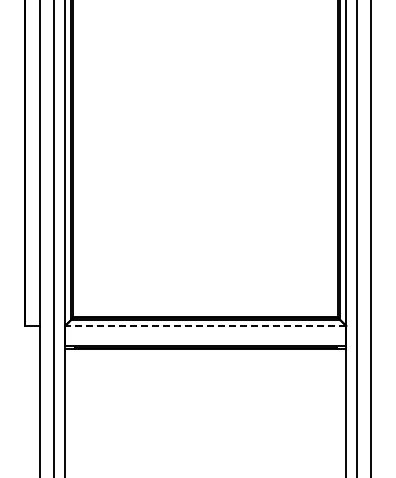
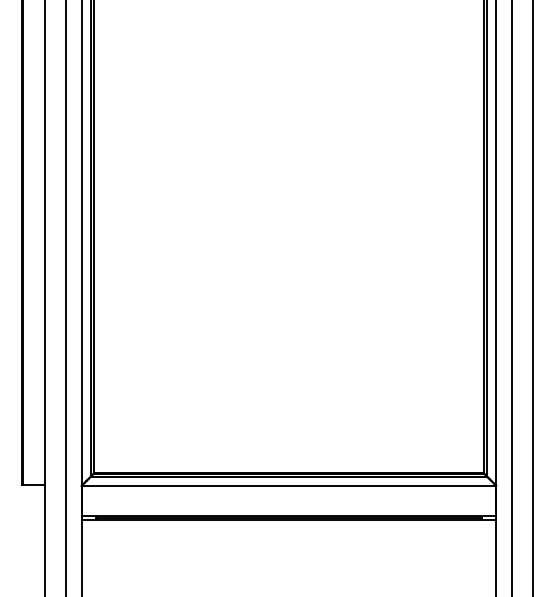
line: (205, 325) -> (288, 484), dashed -> solid

